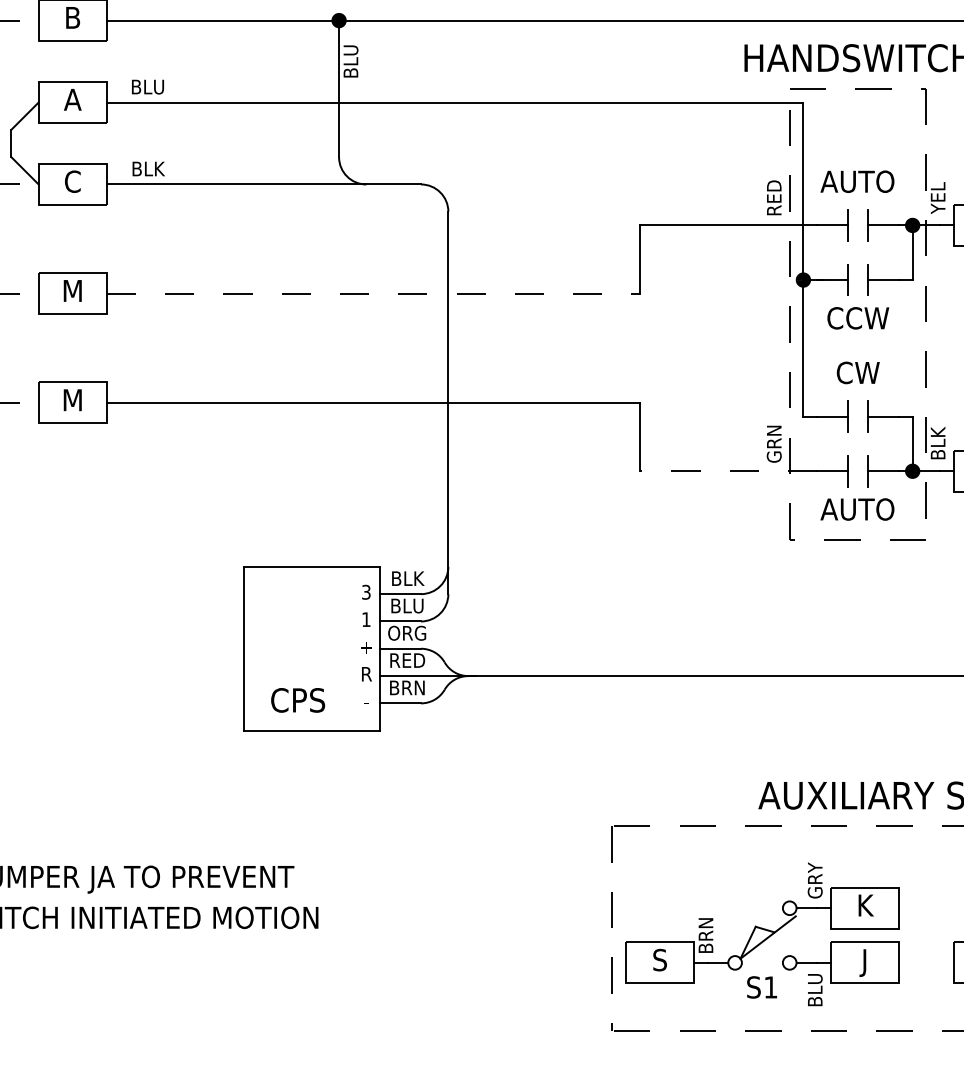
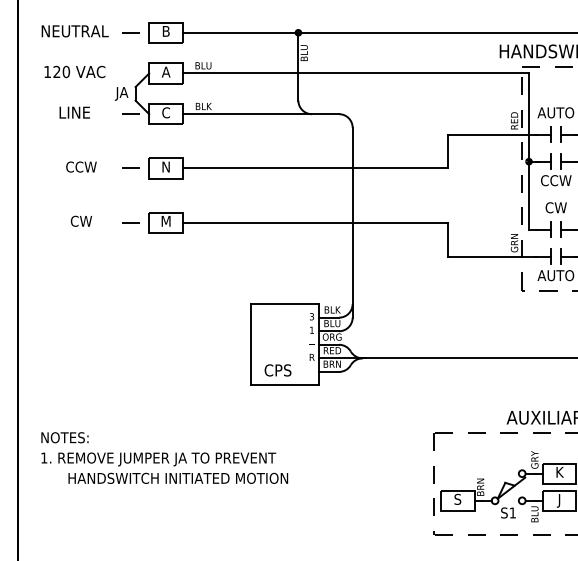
text: (71, 289) -> (165, 166), M -> N
line: (373, 293) -> (315, 168), dashed -> solid
line: (727, 470) -> (491, 256), dashed -> solid

